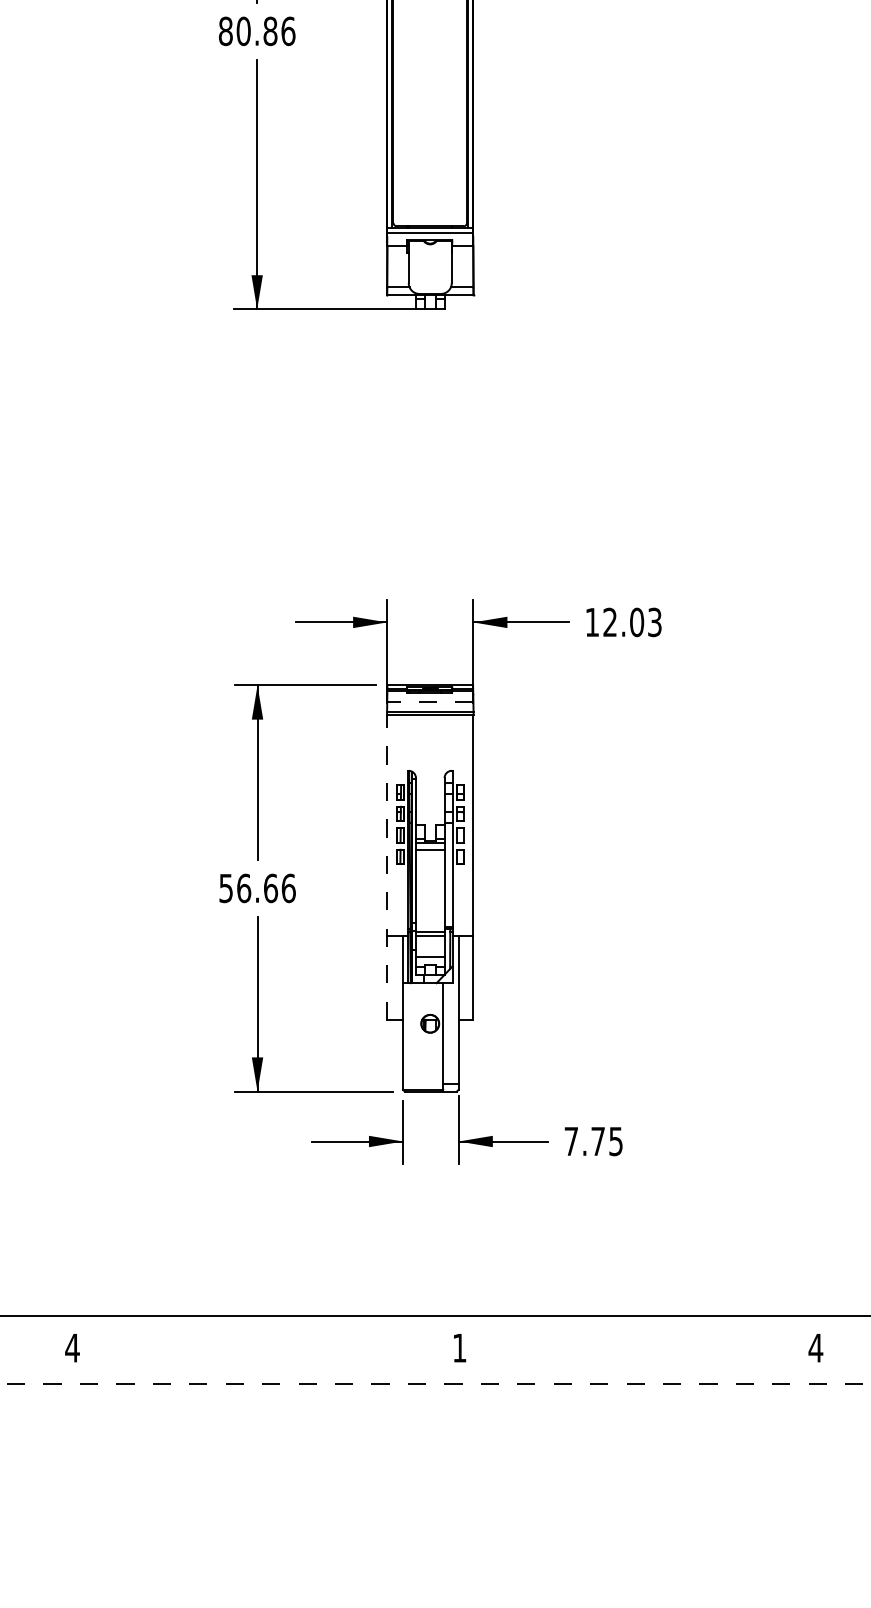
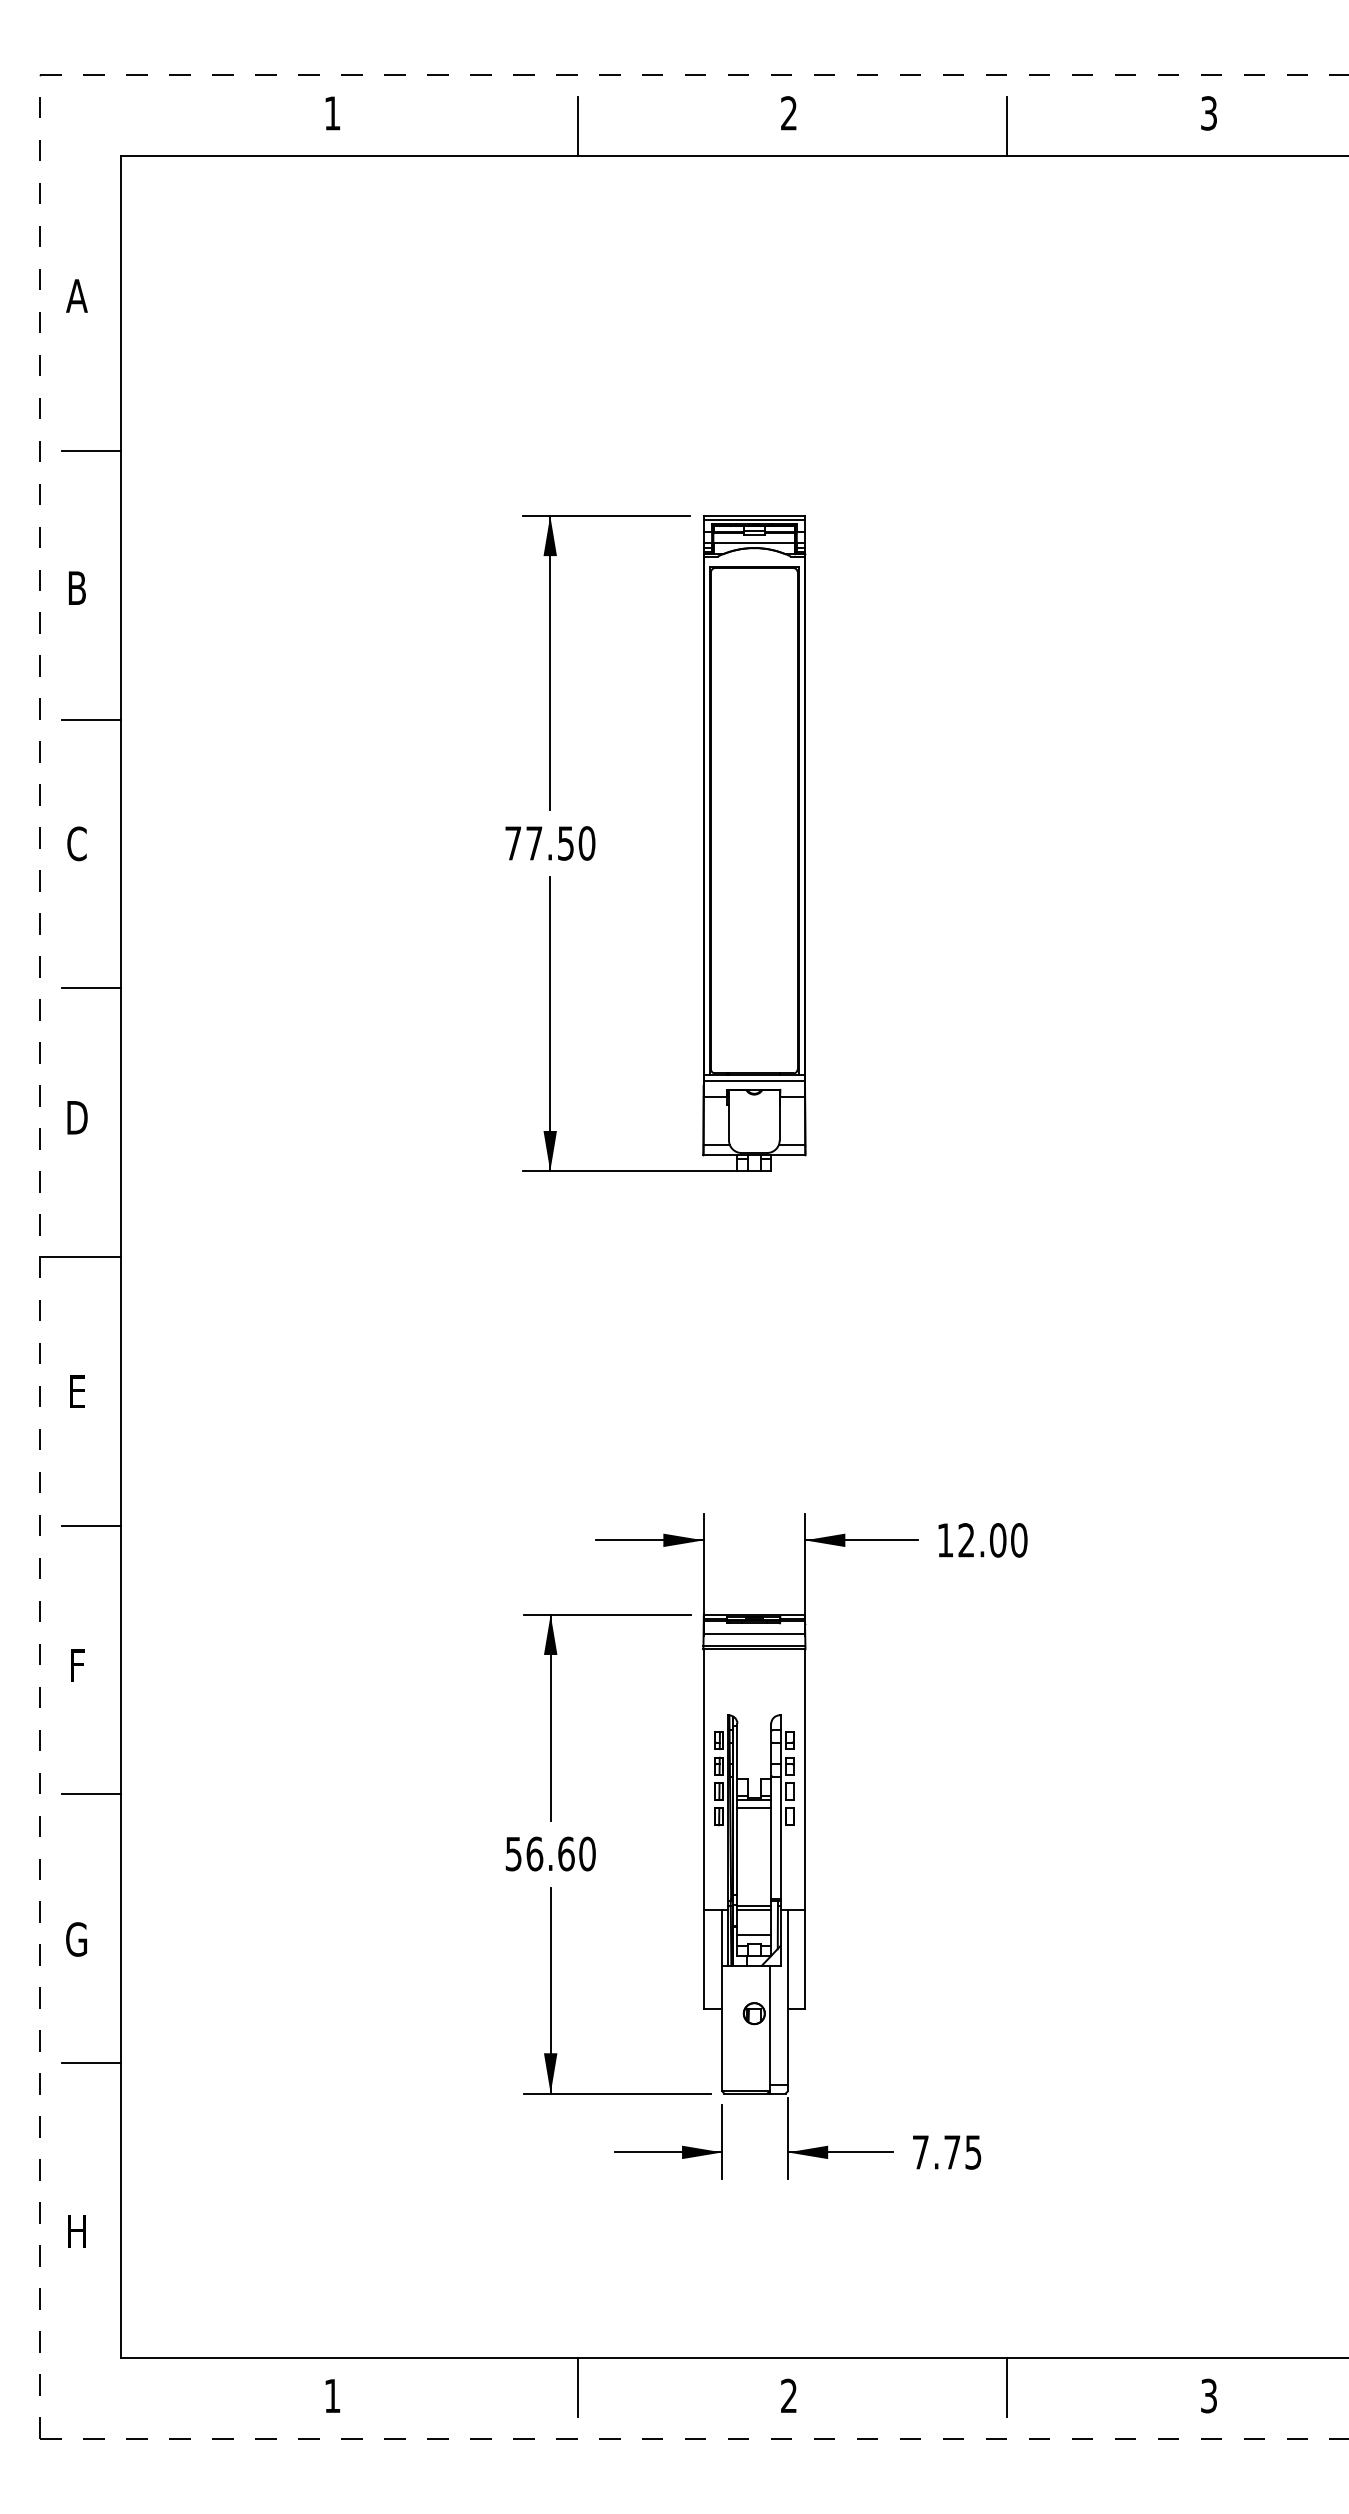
text: (257, 31) -> (550, 843), 80.86 -> 77.50
text: (655, 622) -> (1019, 1540), 12.03 -> 12.00
line: (430, 702) -> (754, 1634), dashed -> solid
line: (387, 866) -> (703, 1828), dashed -> solid
text: (288, 887) -> (587, 1853), 56.66 -> 56.60
line: (280, 1340) -> (577, 2387), added
line: (644, 1340) -> (1007, 2387), added
text: (72, 1347) -> (332, 2395), 4 -> 1
text: (459, 1347) -> (788, 2395), 1 -> 2
text: (815, 1347) -> (1208, 2395), 4 -> 3

